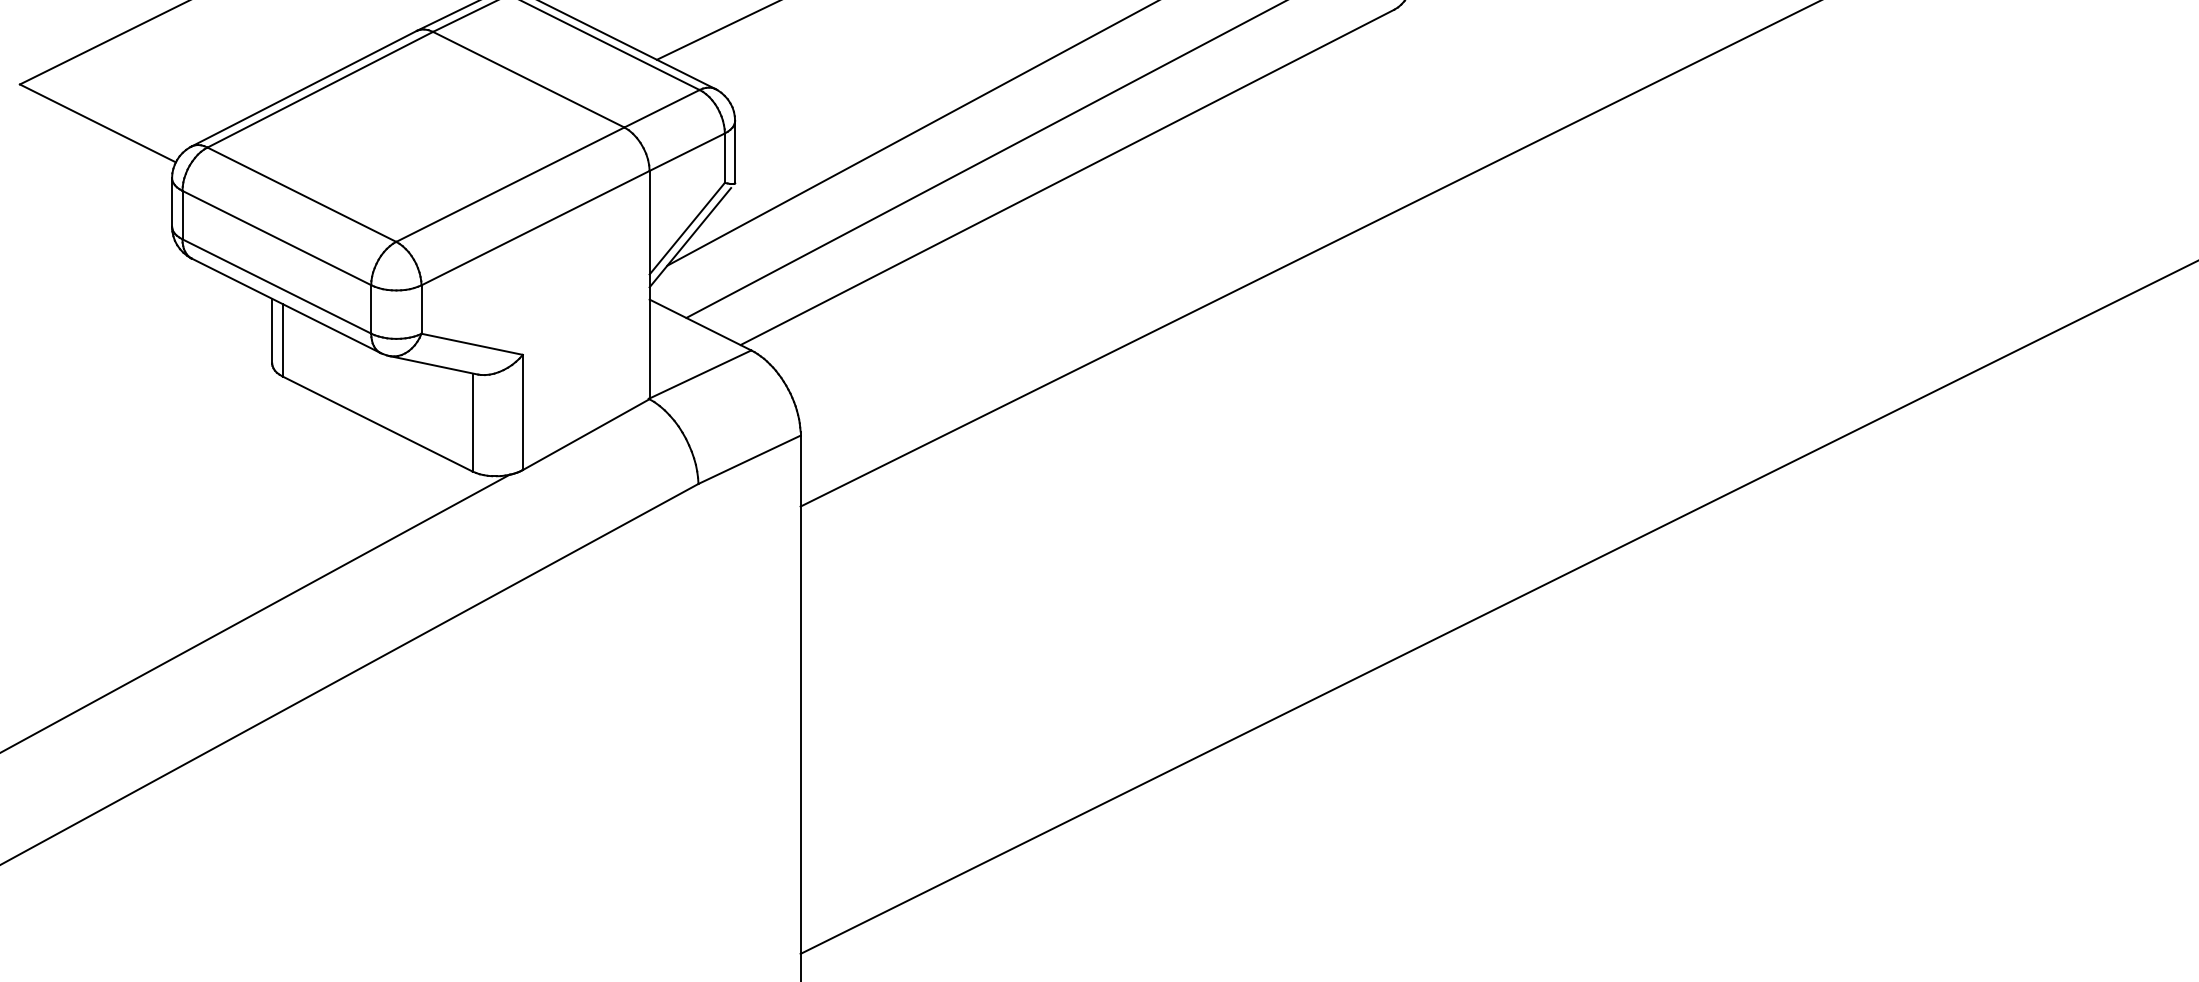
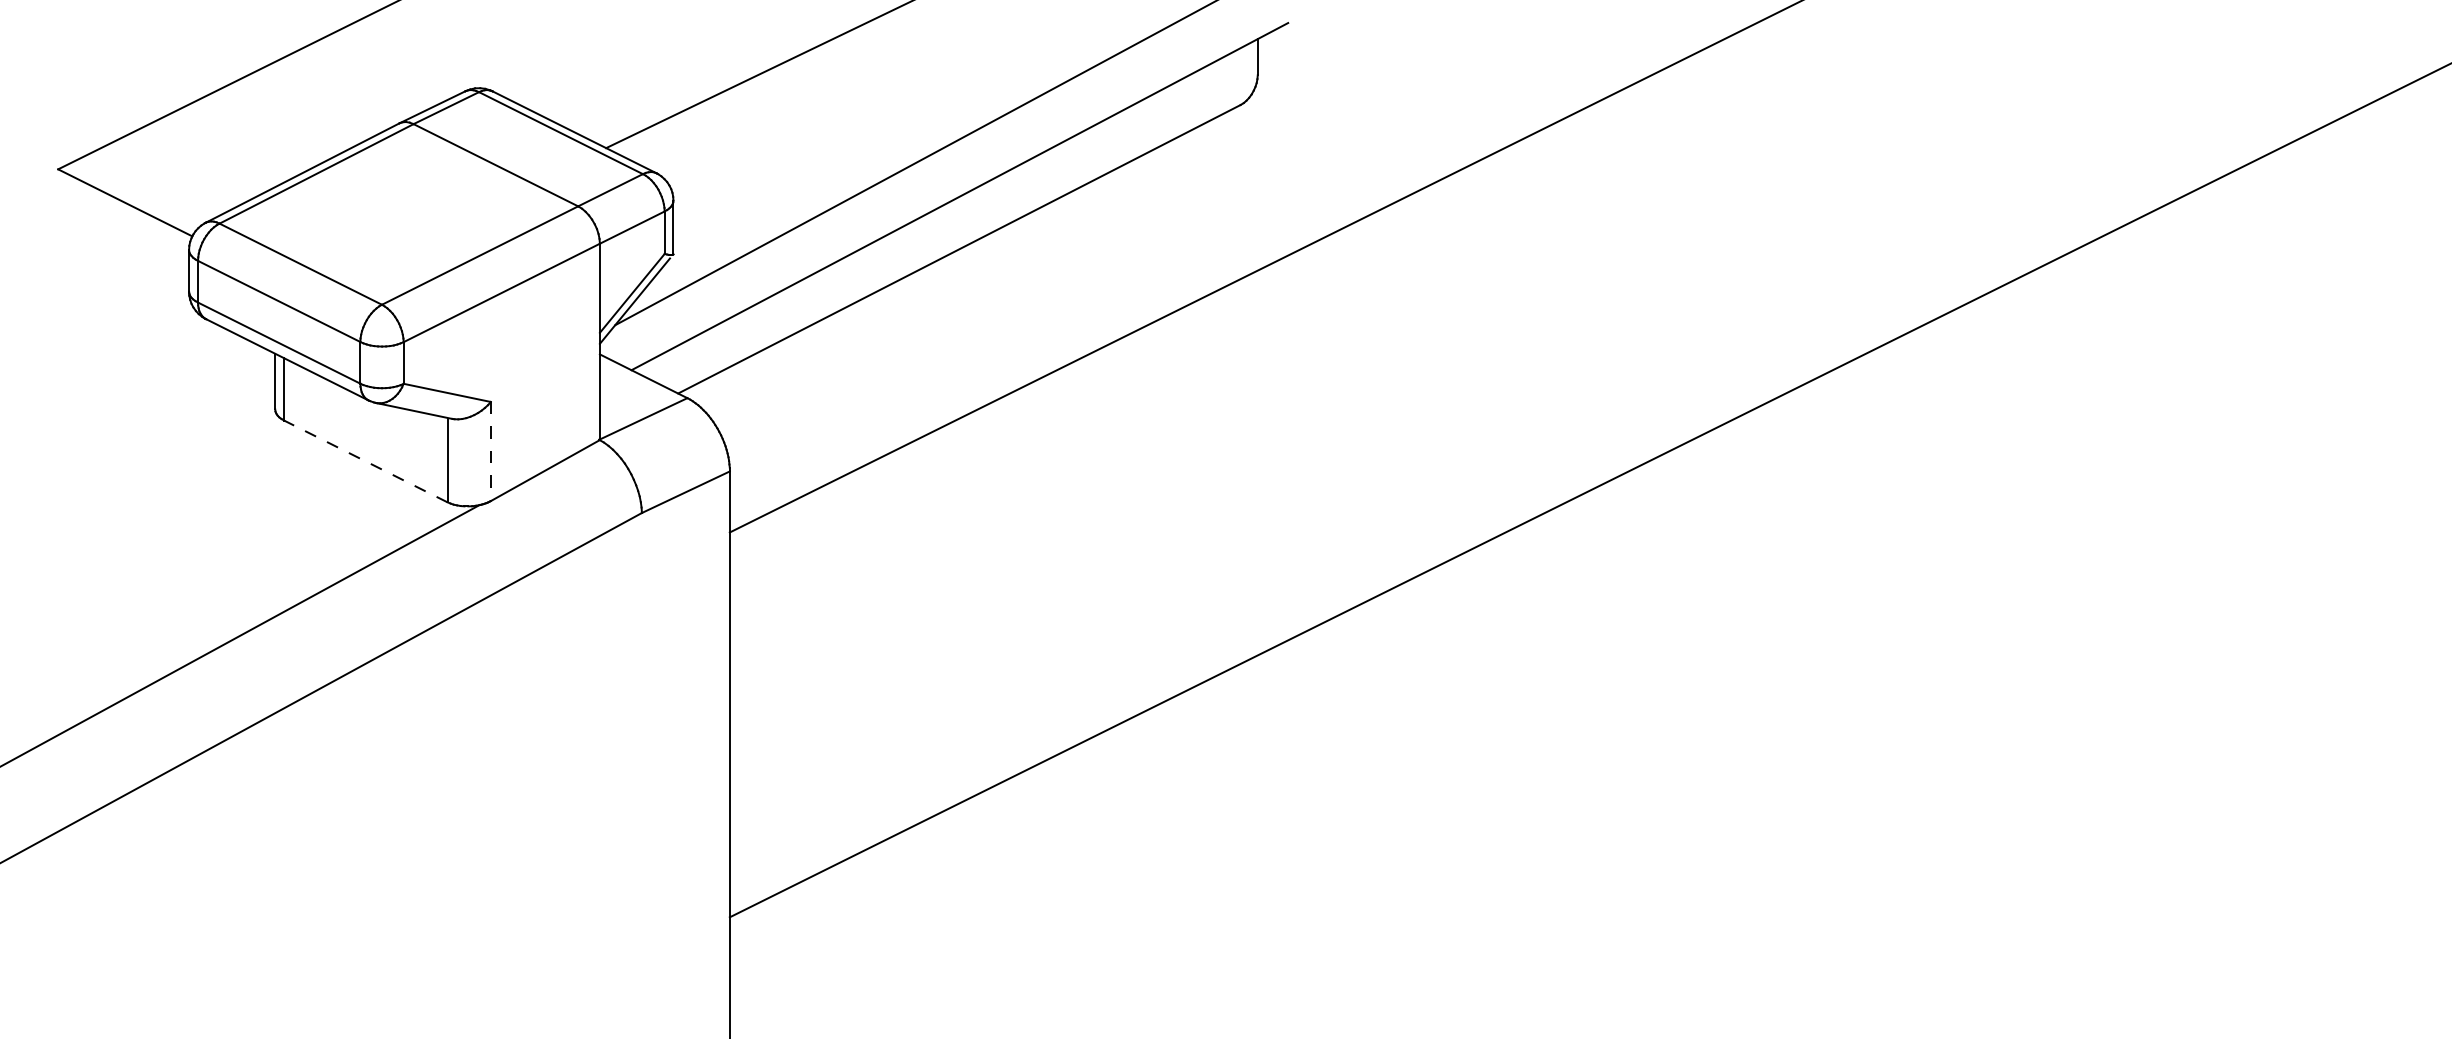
line: (522, 412) -> (490, 451), solid -> dashed
line: (377, 424) -> (365, 461), solid -> dashed

